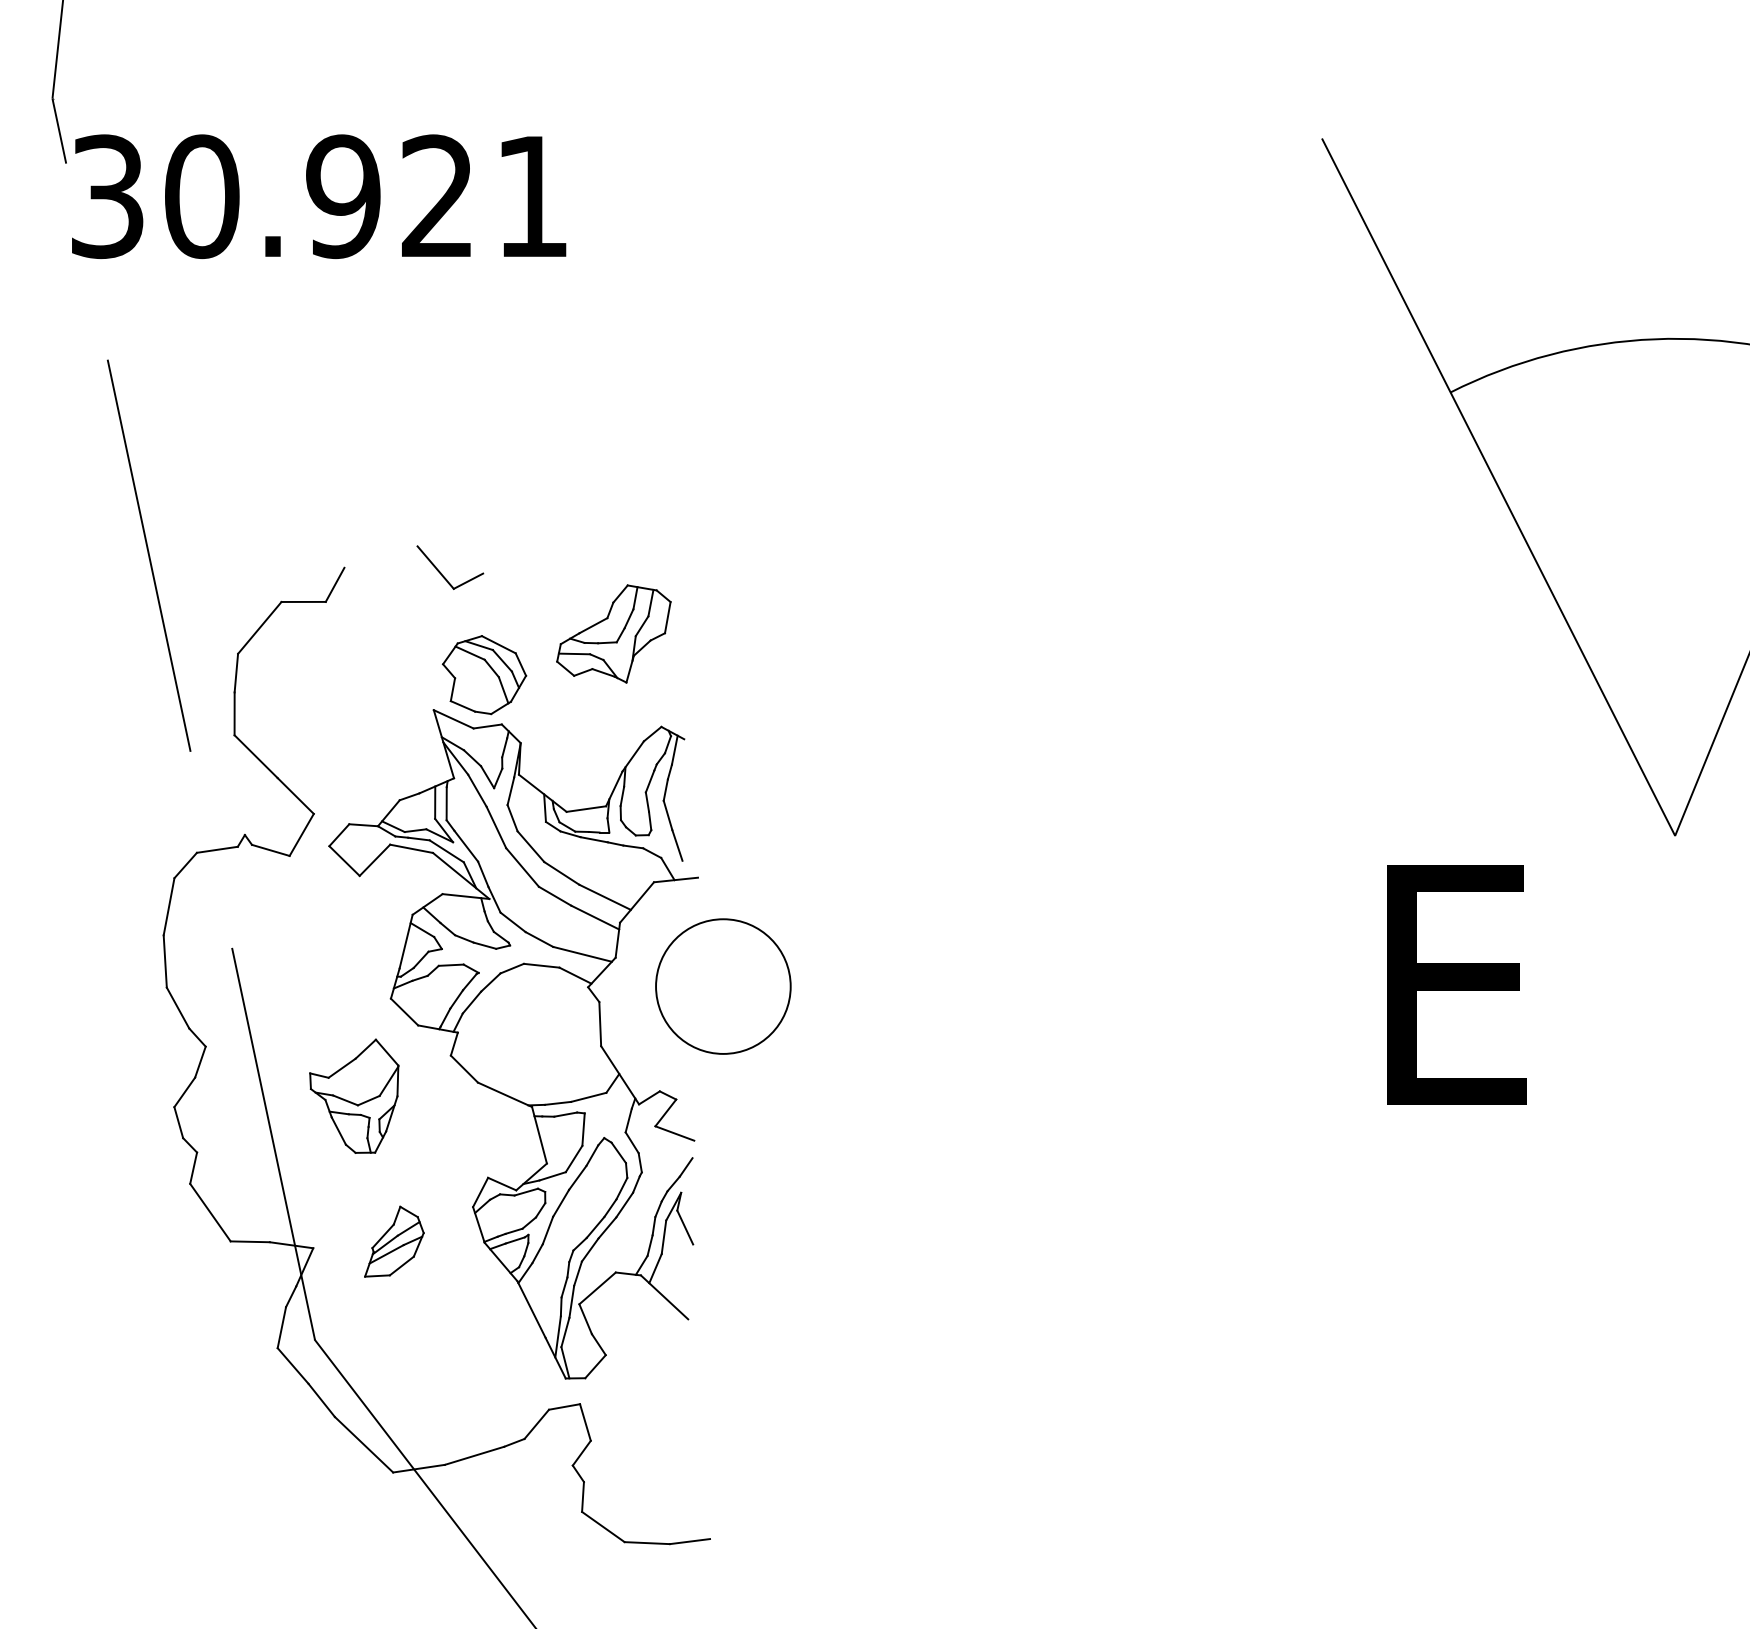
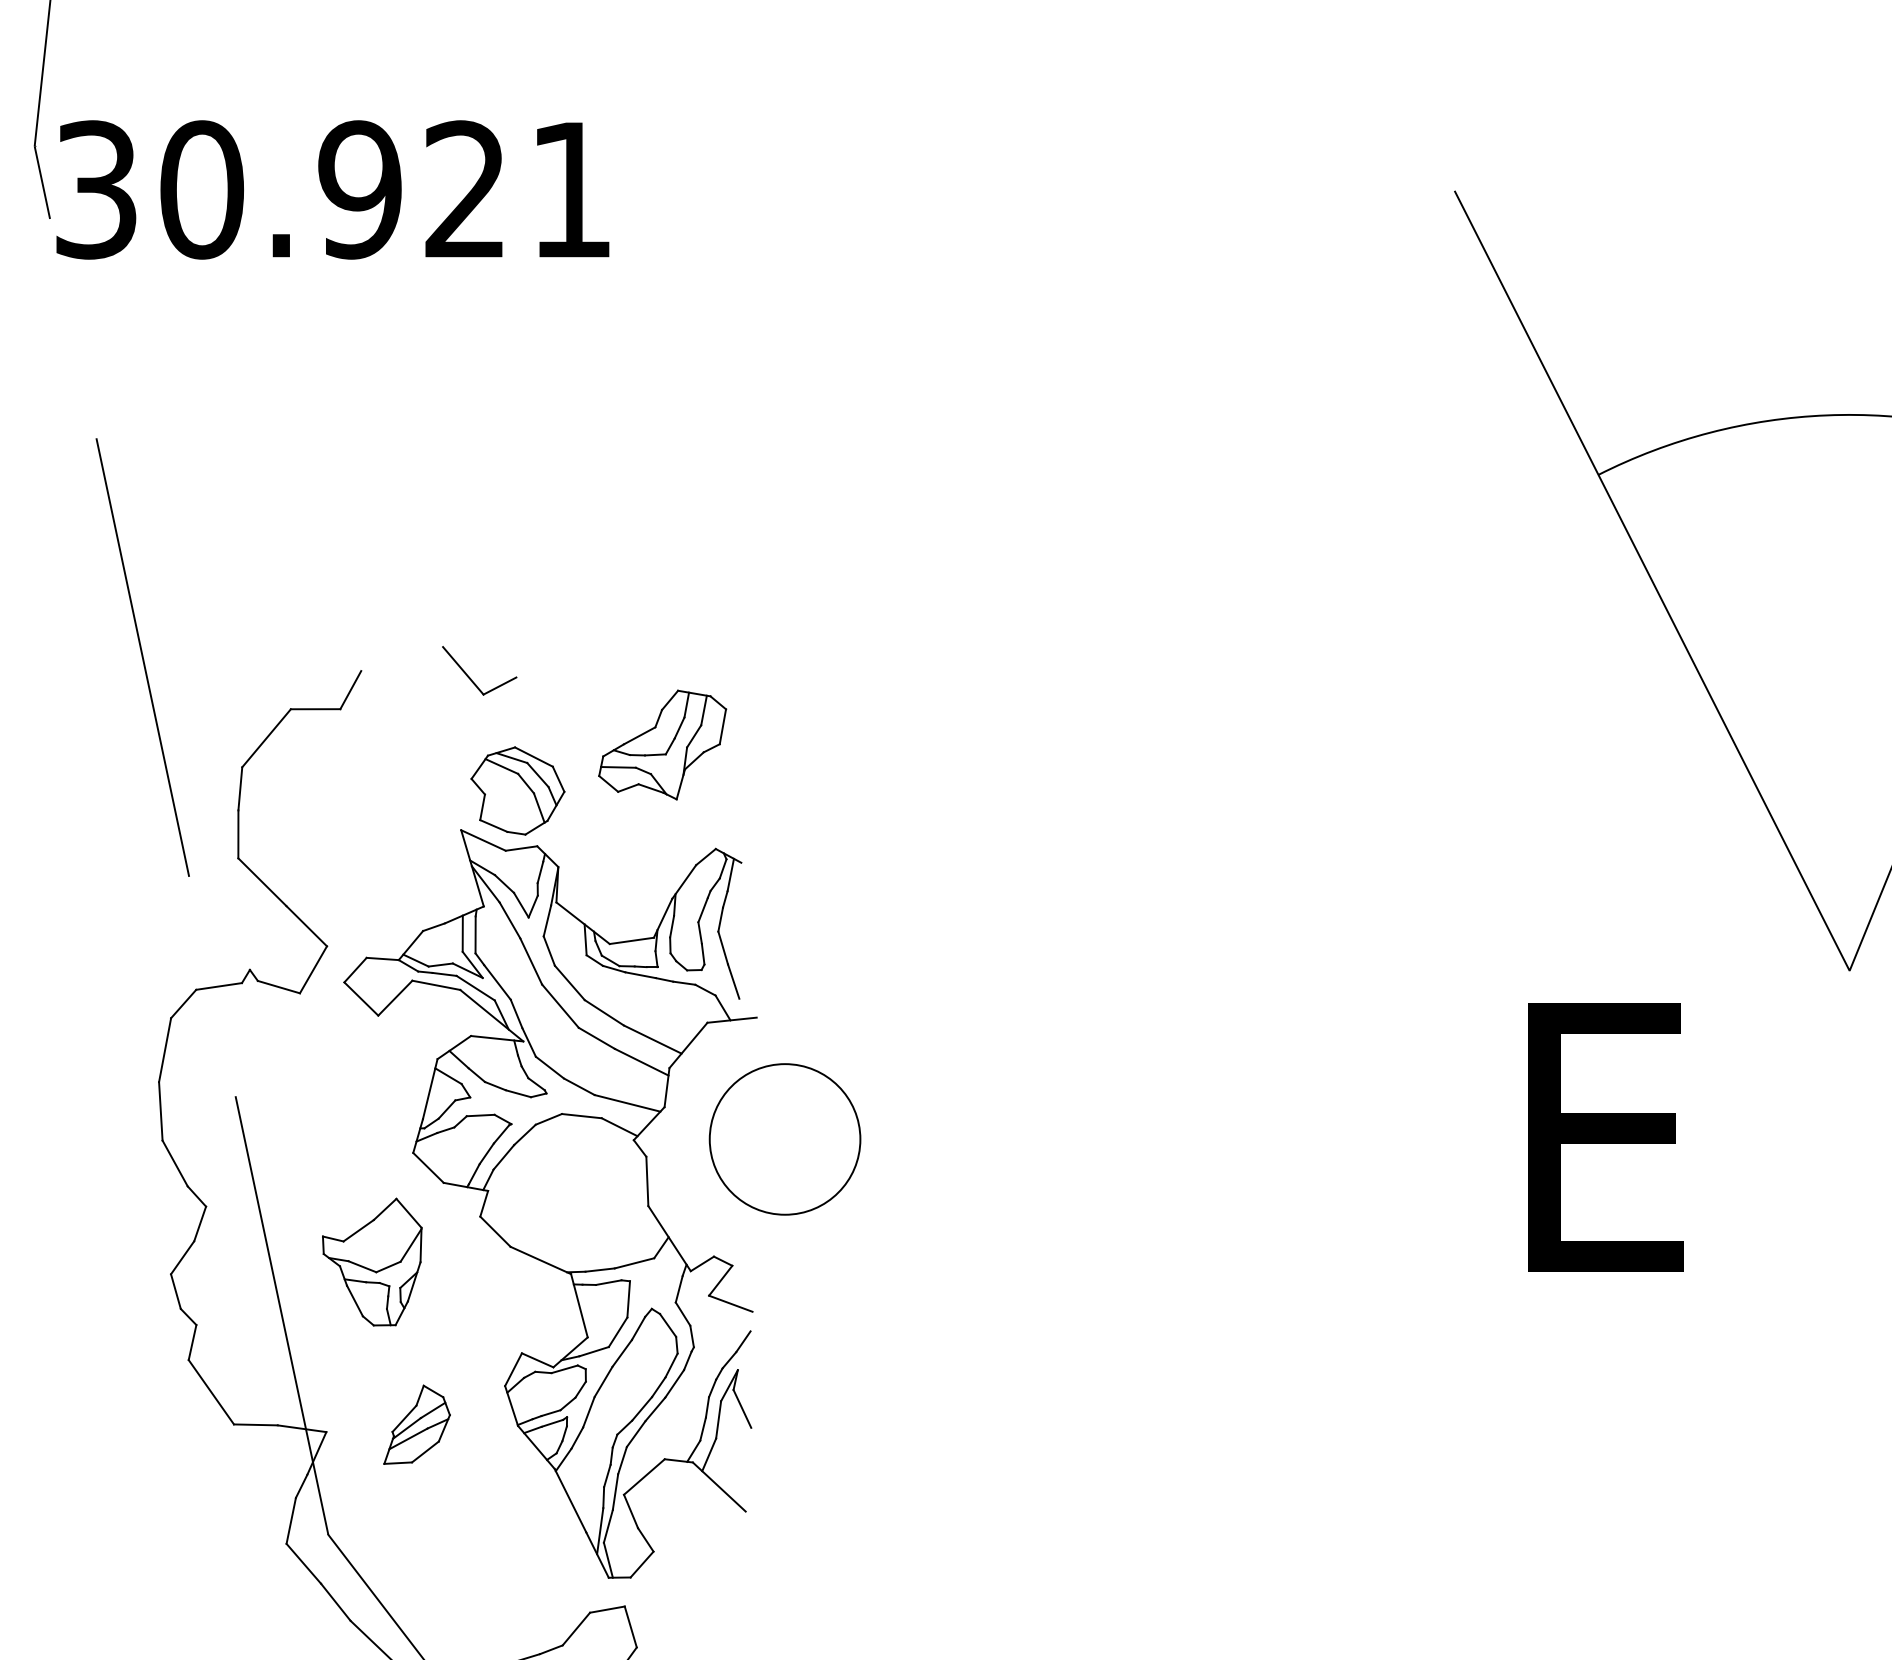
text: (319, 196) -> (333, 189), moved

